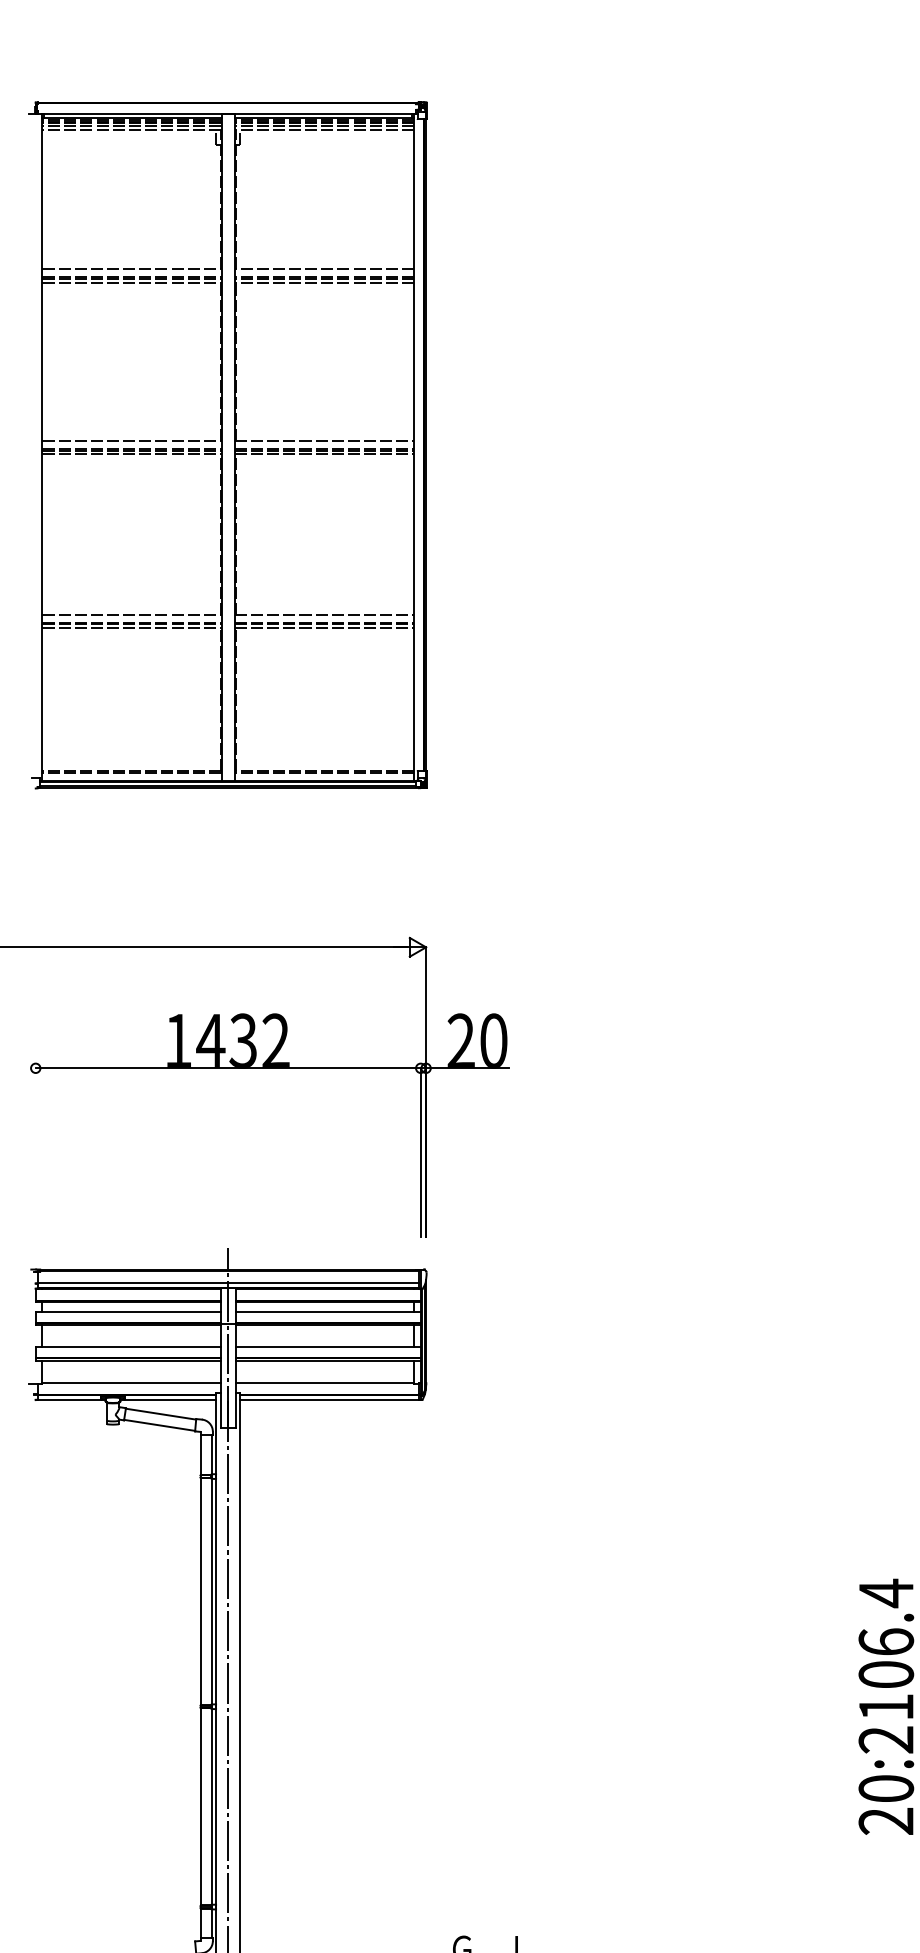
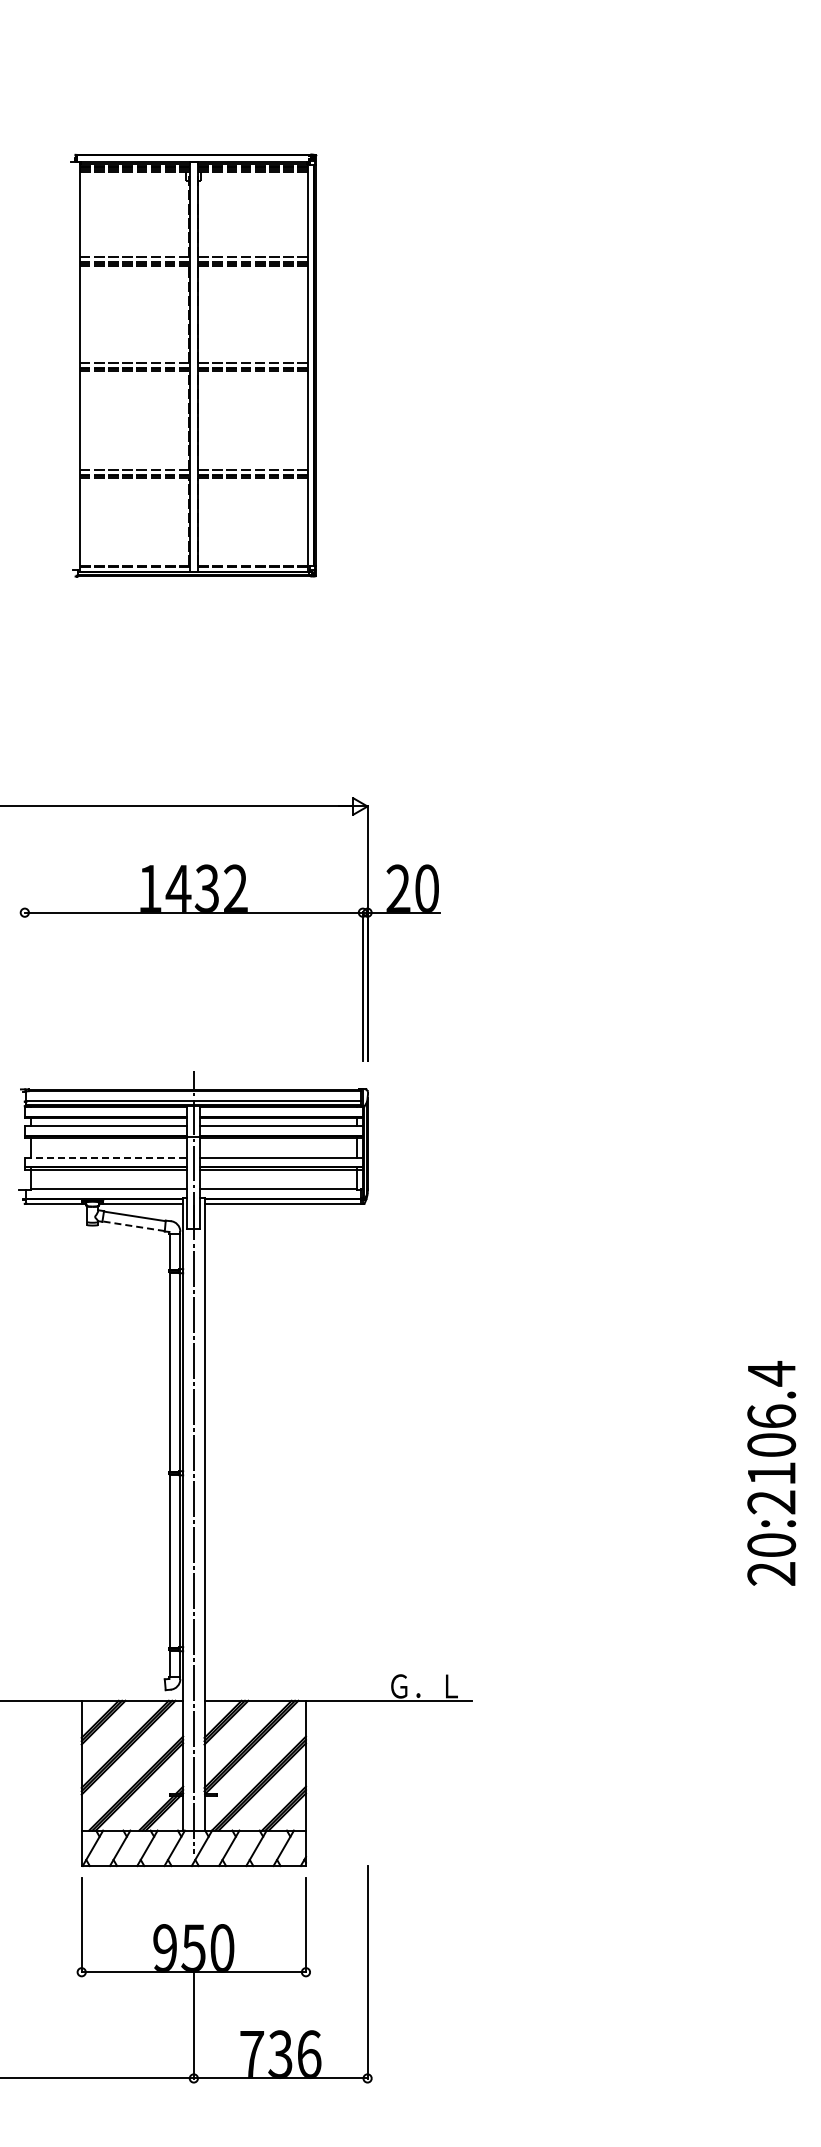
part: (227, 445) -> (193, 365), size x0.7
line: (128, 1347) -> (106, 1157), solid -> dashed
line: (159, 1425) -> (133, 1226), solid -> dashed

